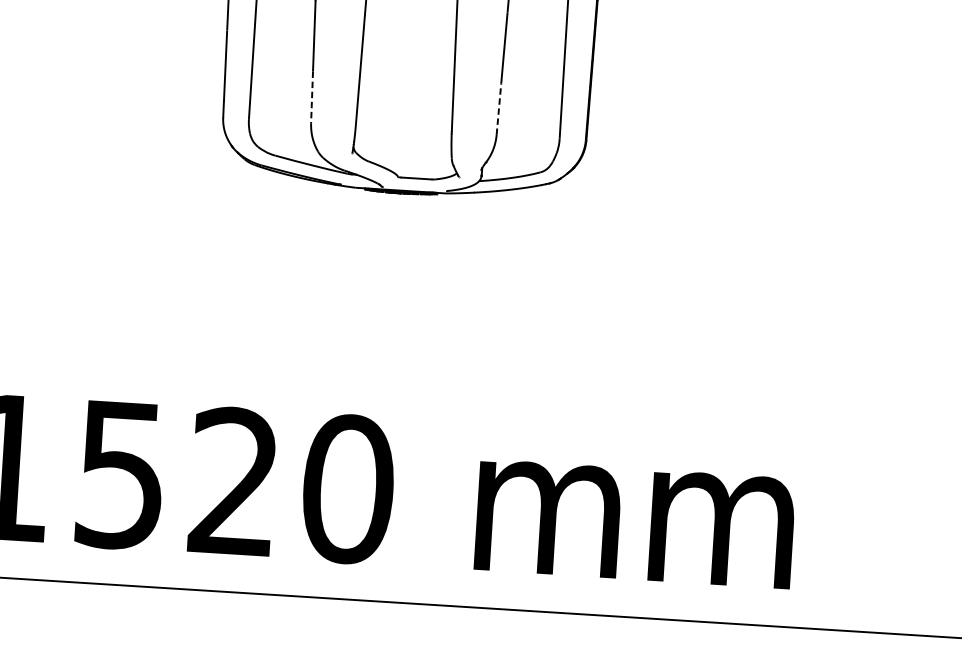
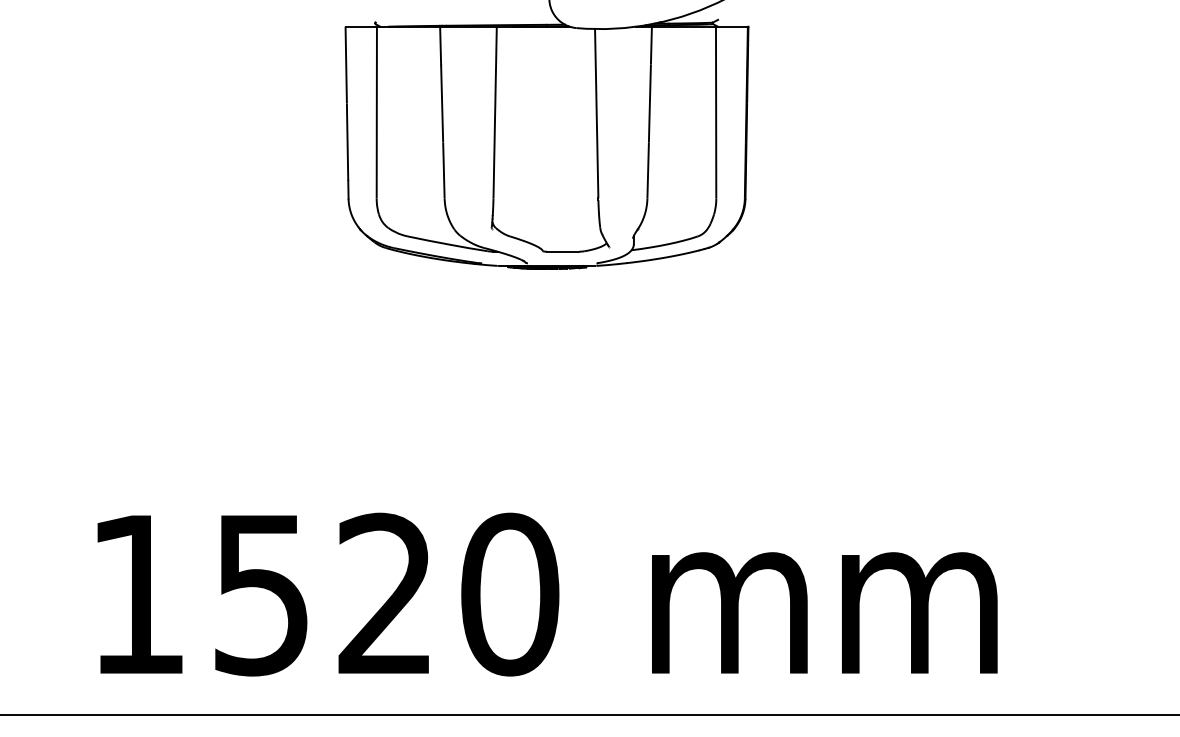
line: (311, 97) -> (443, 170), dashed -> solid
line: (499, 109) -> (648, 170), dashed -> solid

